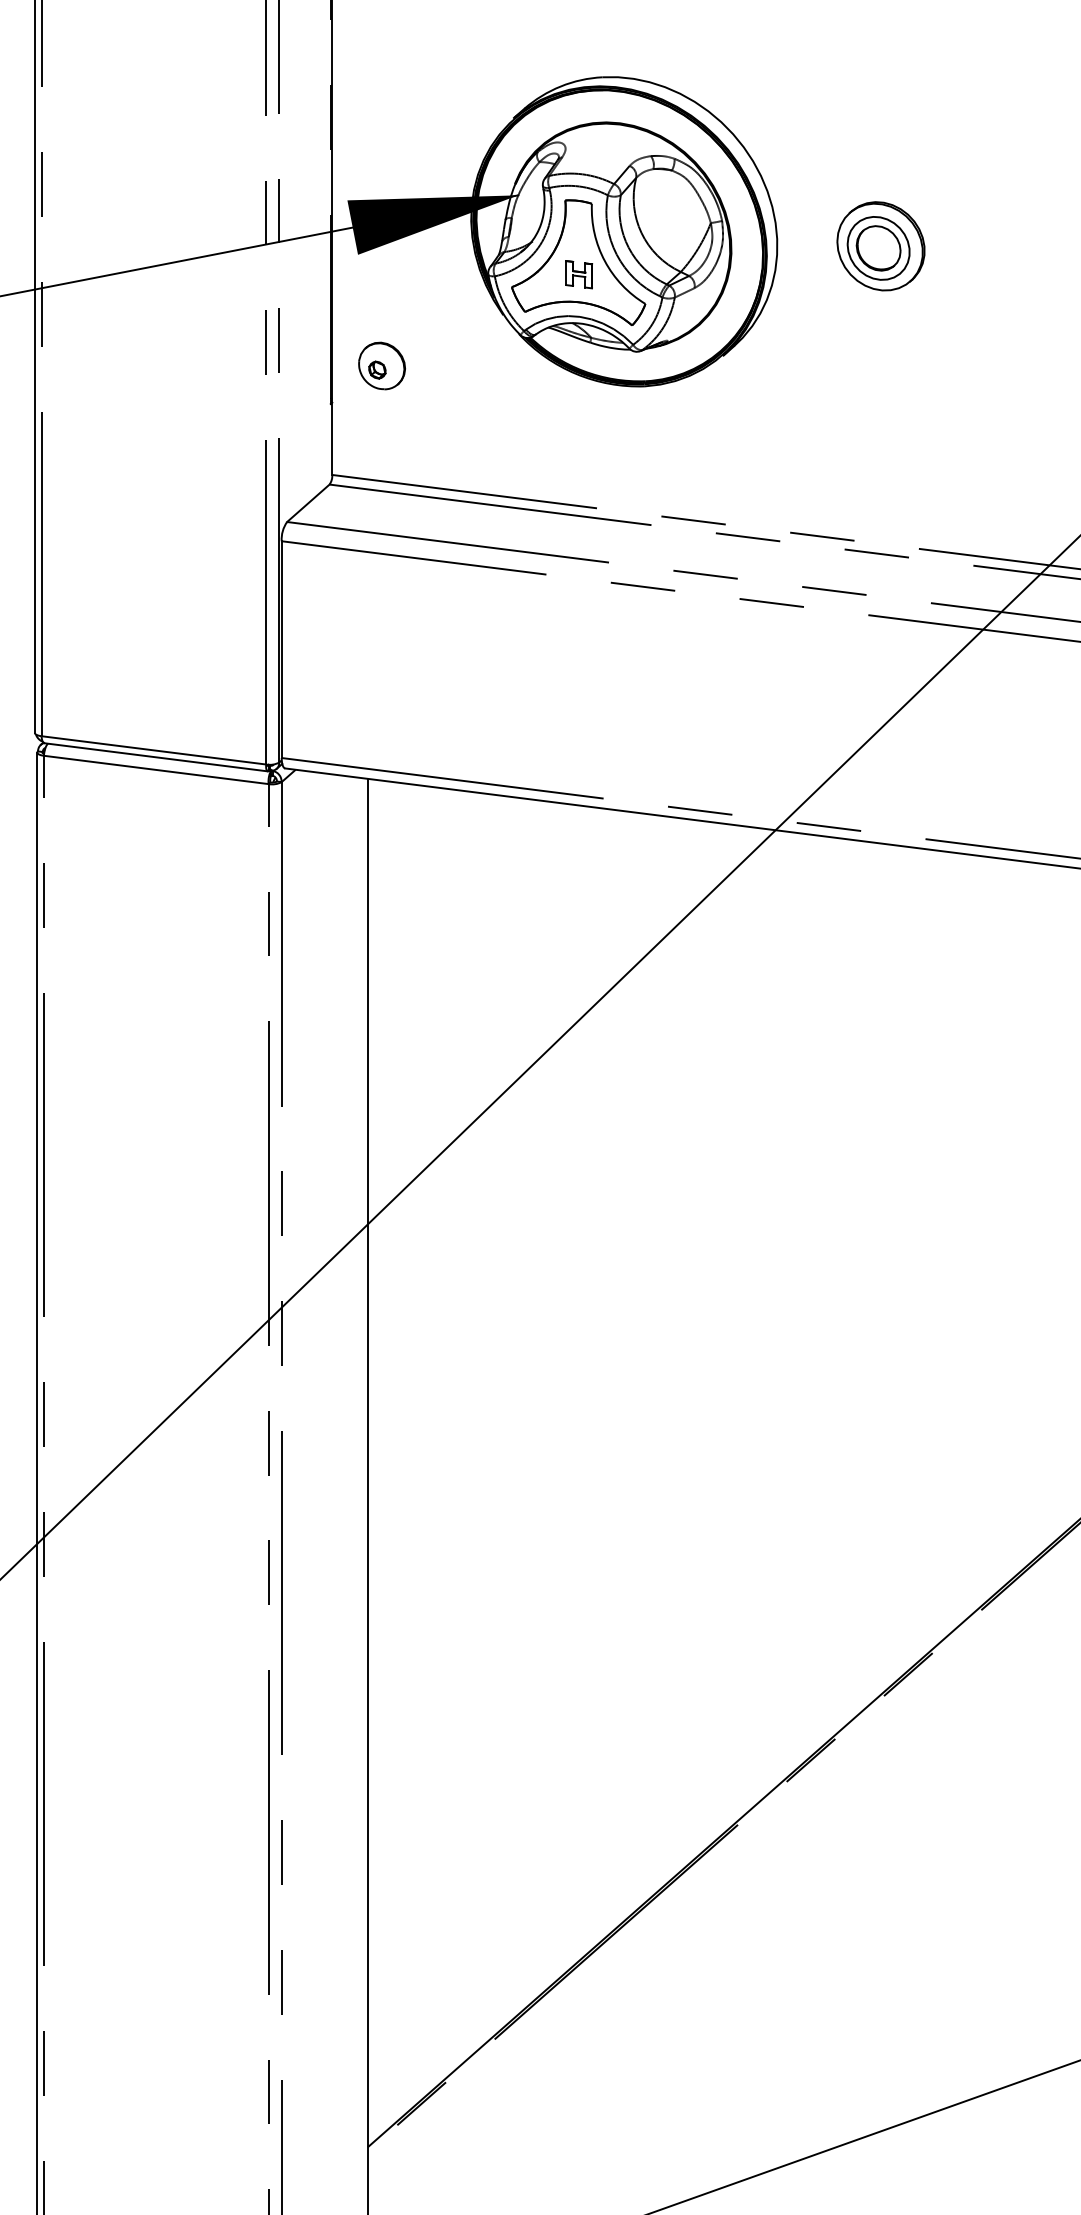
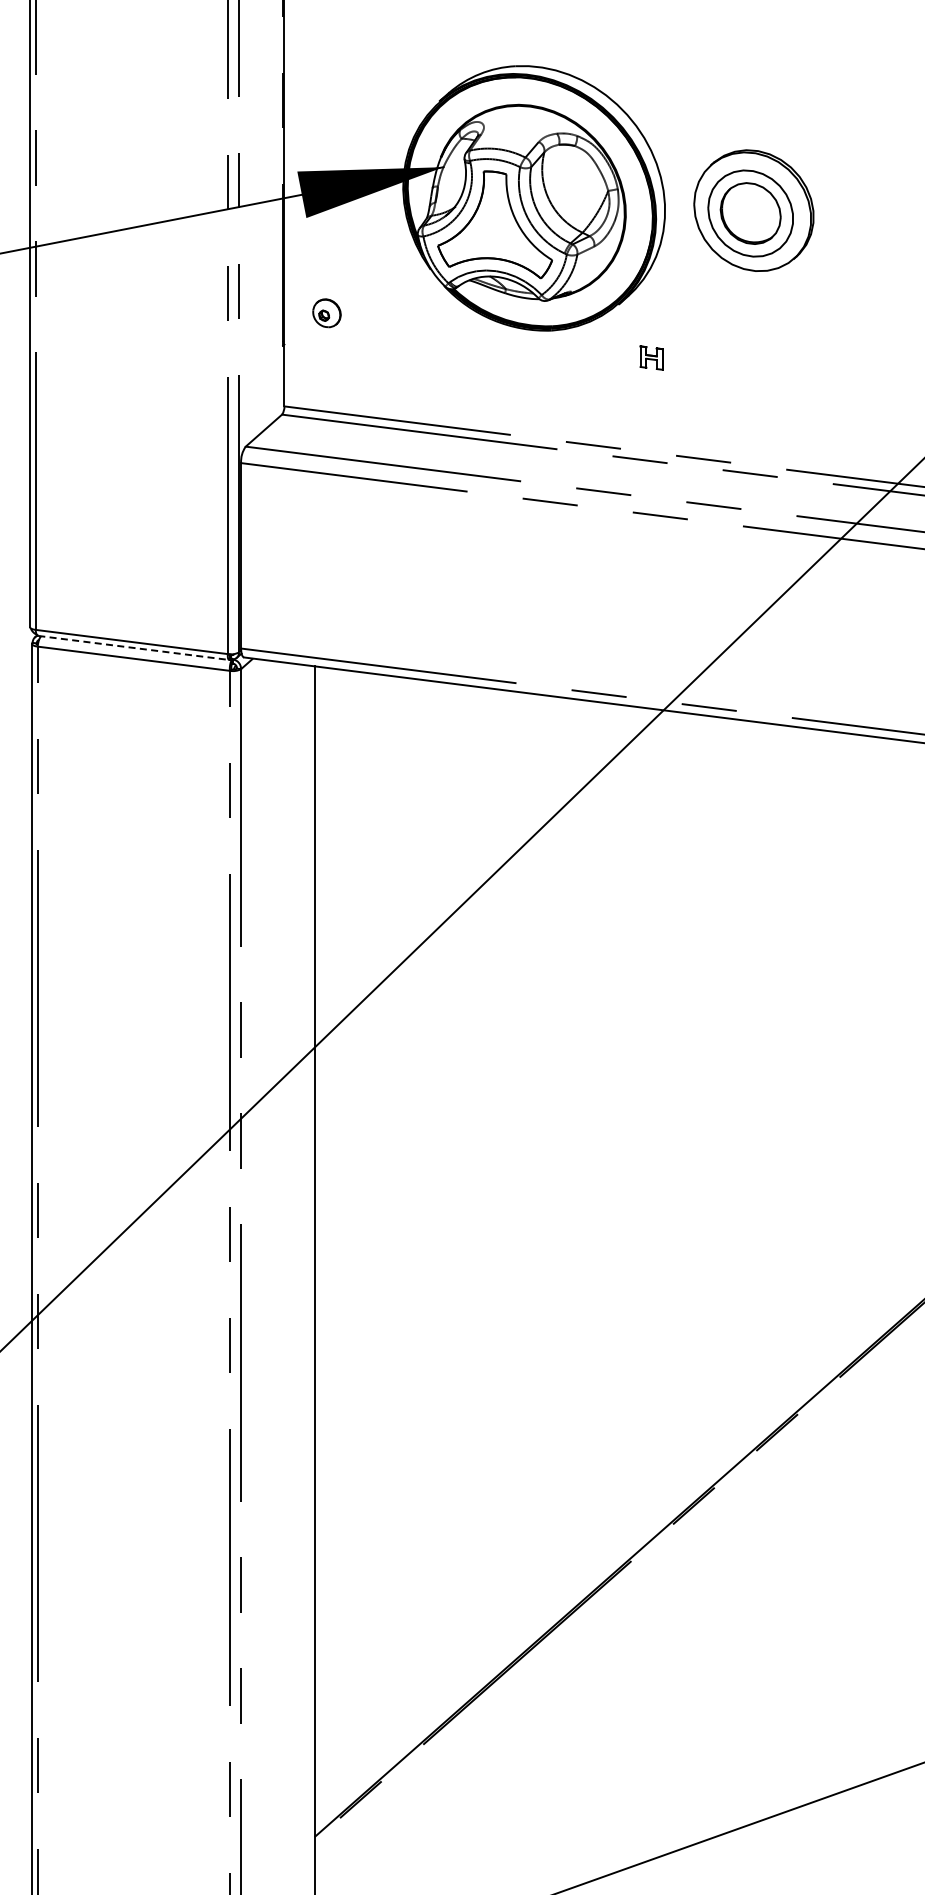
part: (880, 245) -> (753, 210), size x1.6
part: (579, 274) -> (651, 357), moved
part: (381, 366) -> (326, 313), size x0.7
line: (157, 757) -> (134, 648), solid -> dashed

